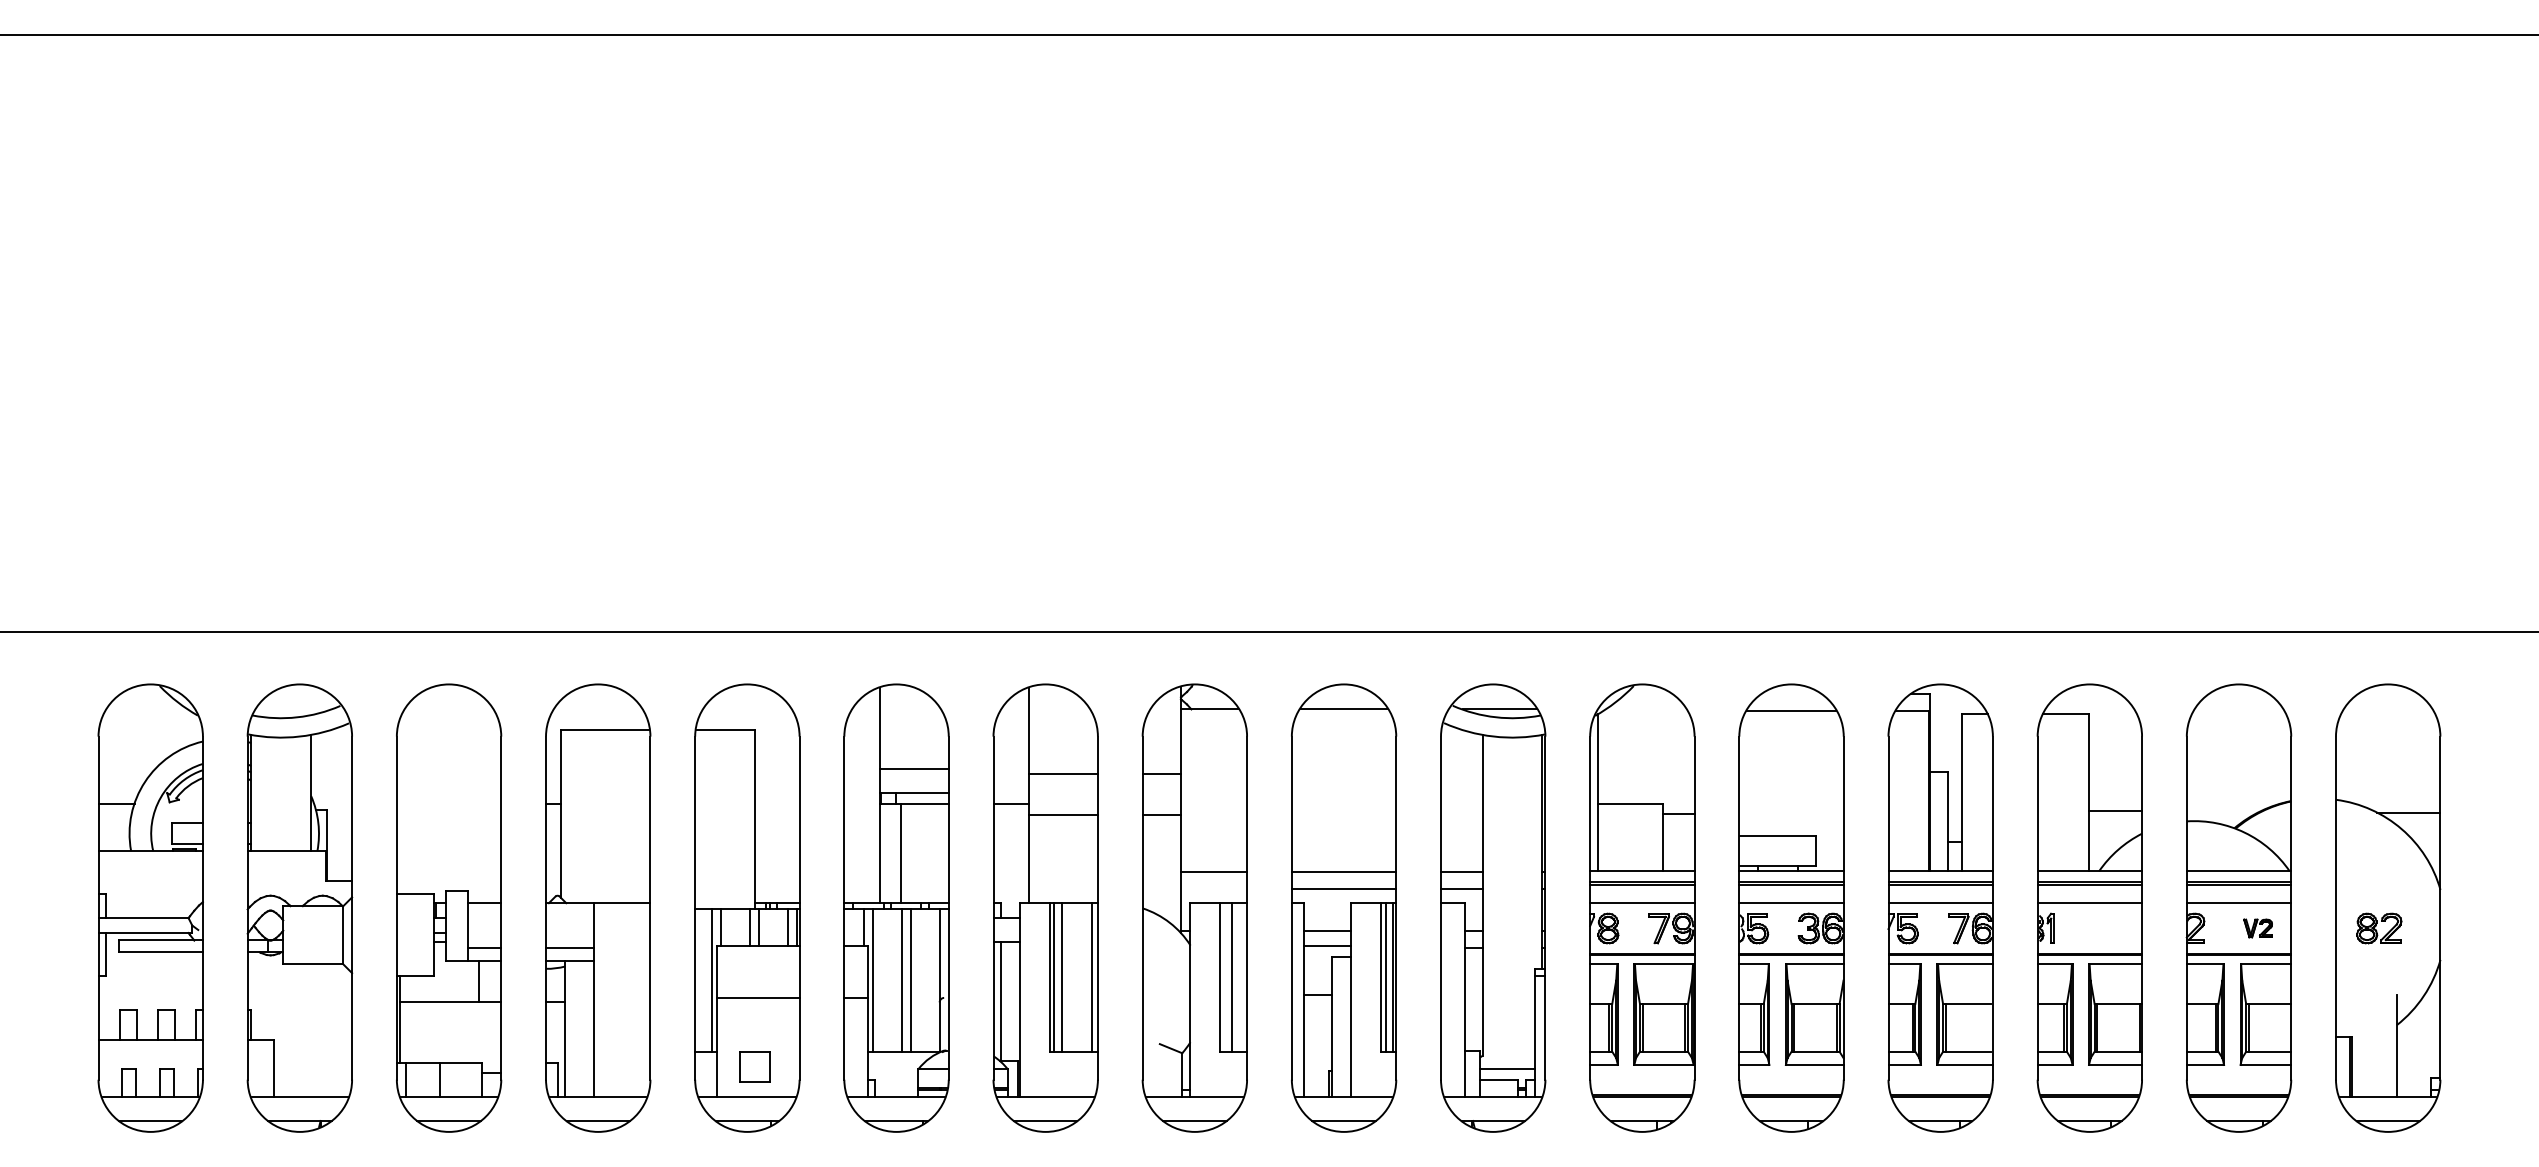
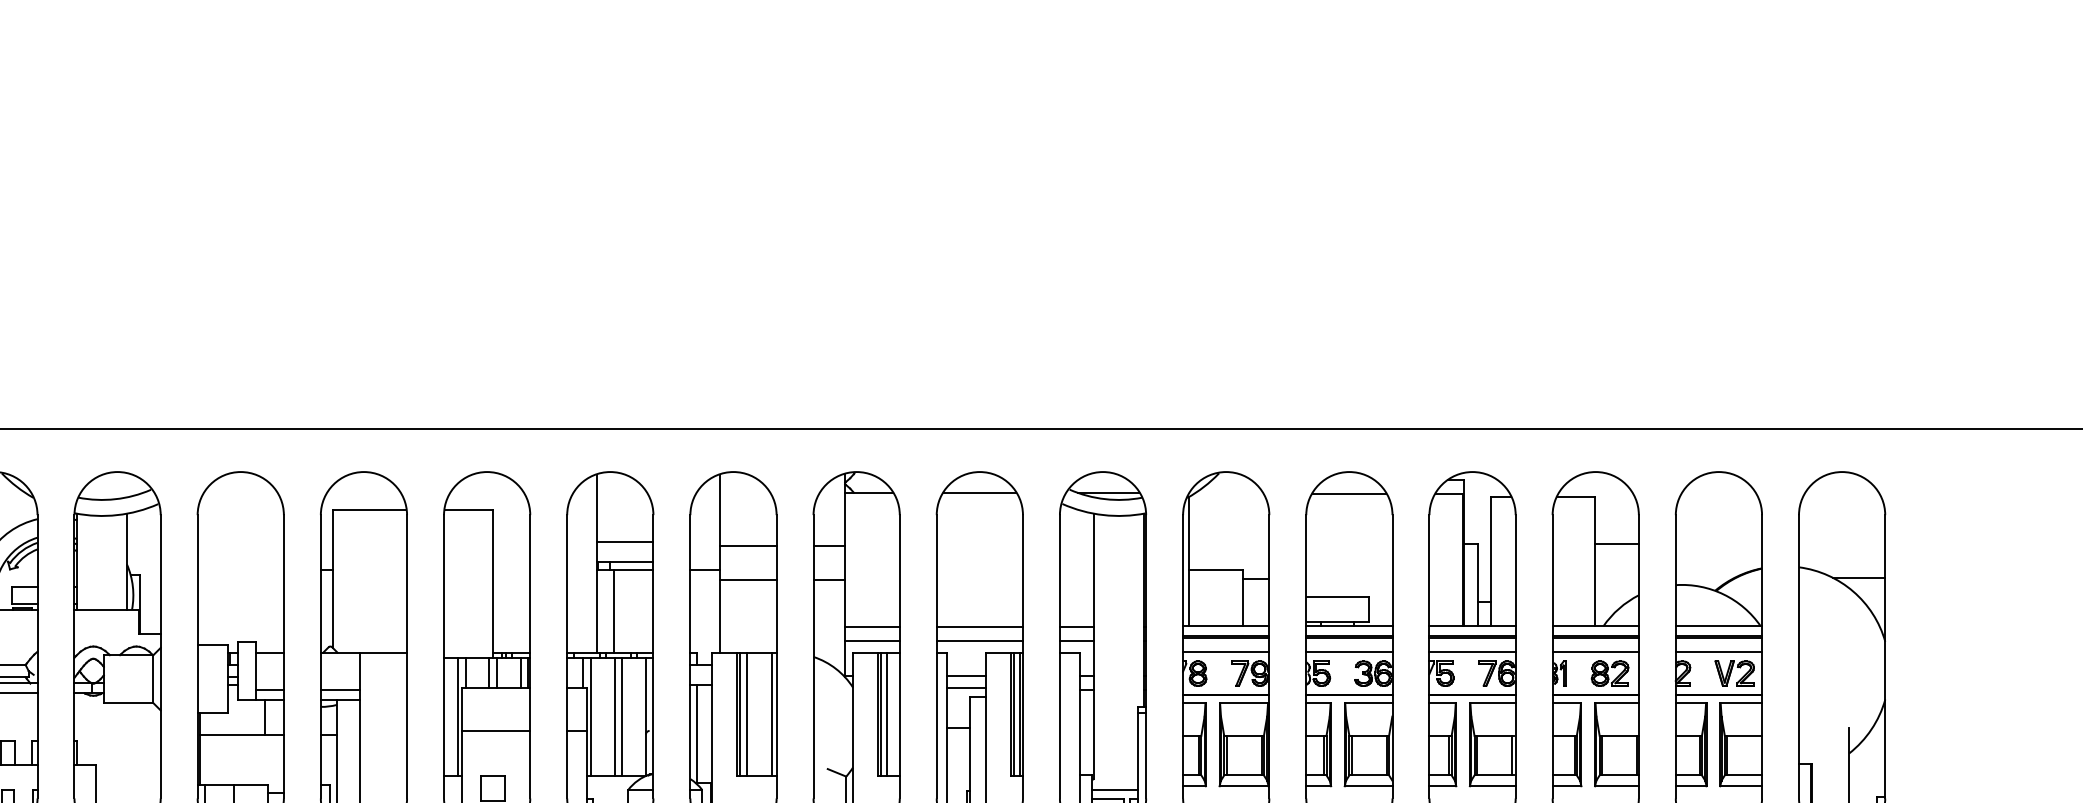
line: (2115, 810) -> (1616, 543), moved
line: (1213, 889) -> (872, 641), added
part: (2257, 928) -> (1734, 673), size x1.67
part: (2379, 928) -> (1610, 673), moved
line: (1224, 977) -> (881, 714), added
line: (1988, 1027) -> (1512, 755), added

